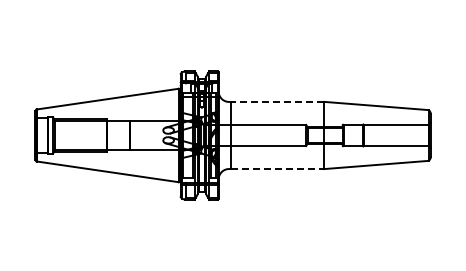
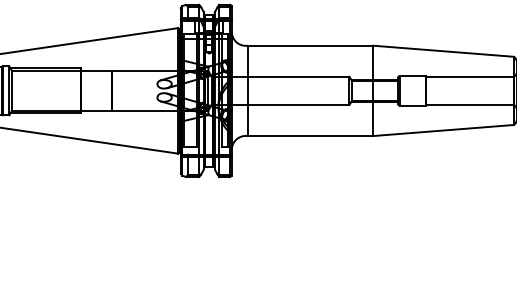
line: (277, 101) -> (310, 45), dashed -> solid
line: (277, 169) -> (310, 136), dashed -> solid

